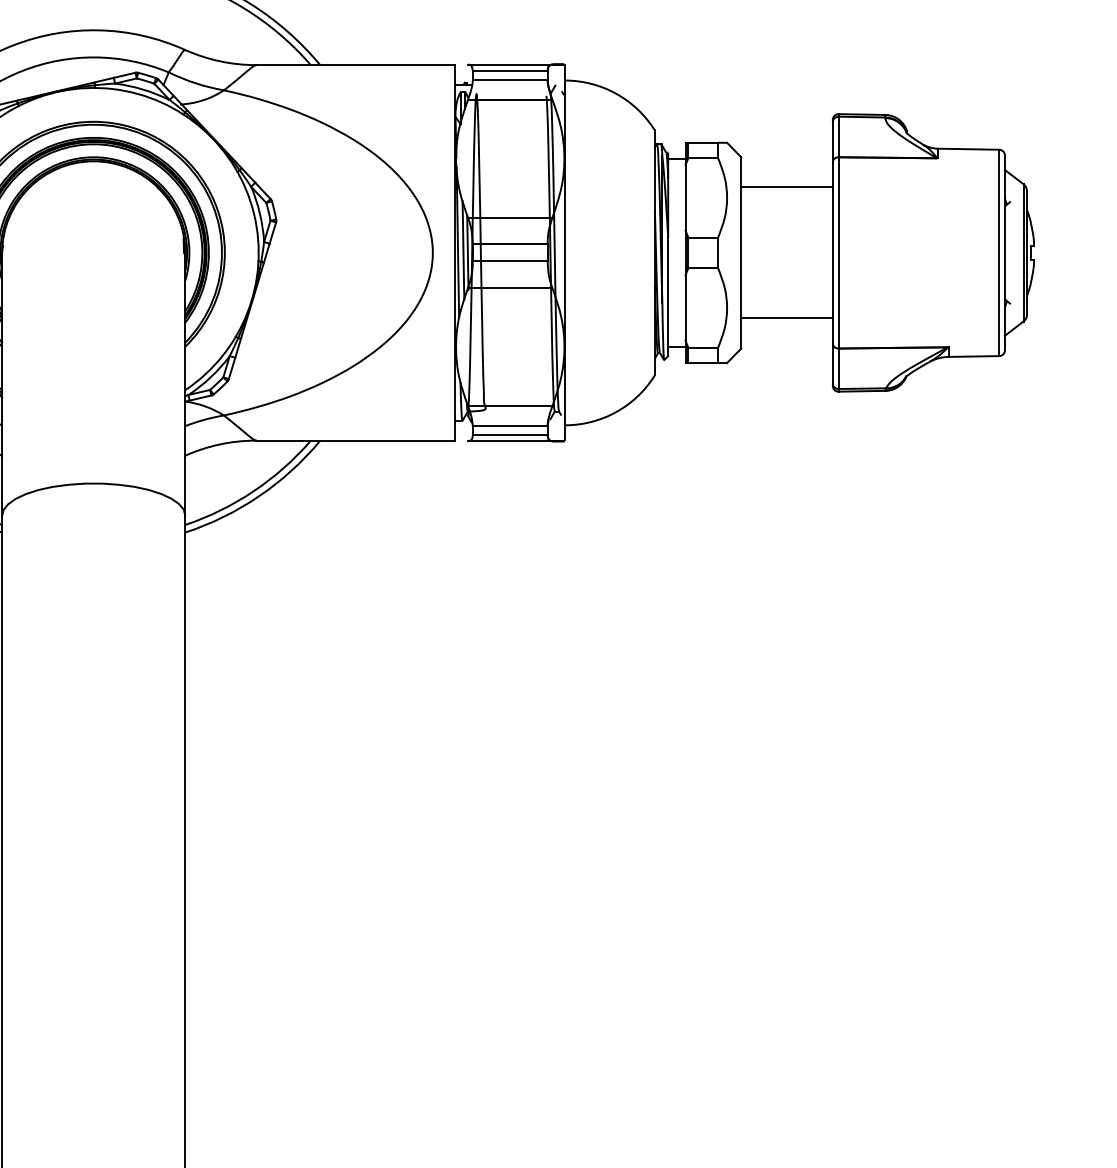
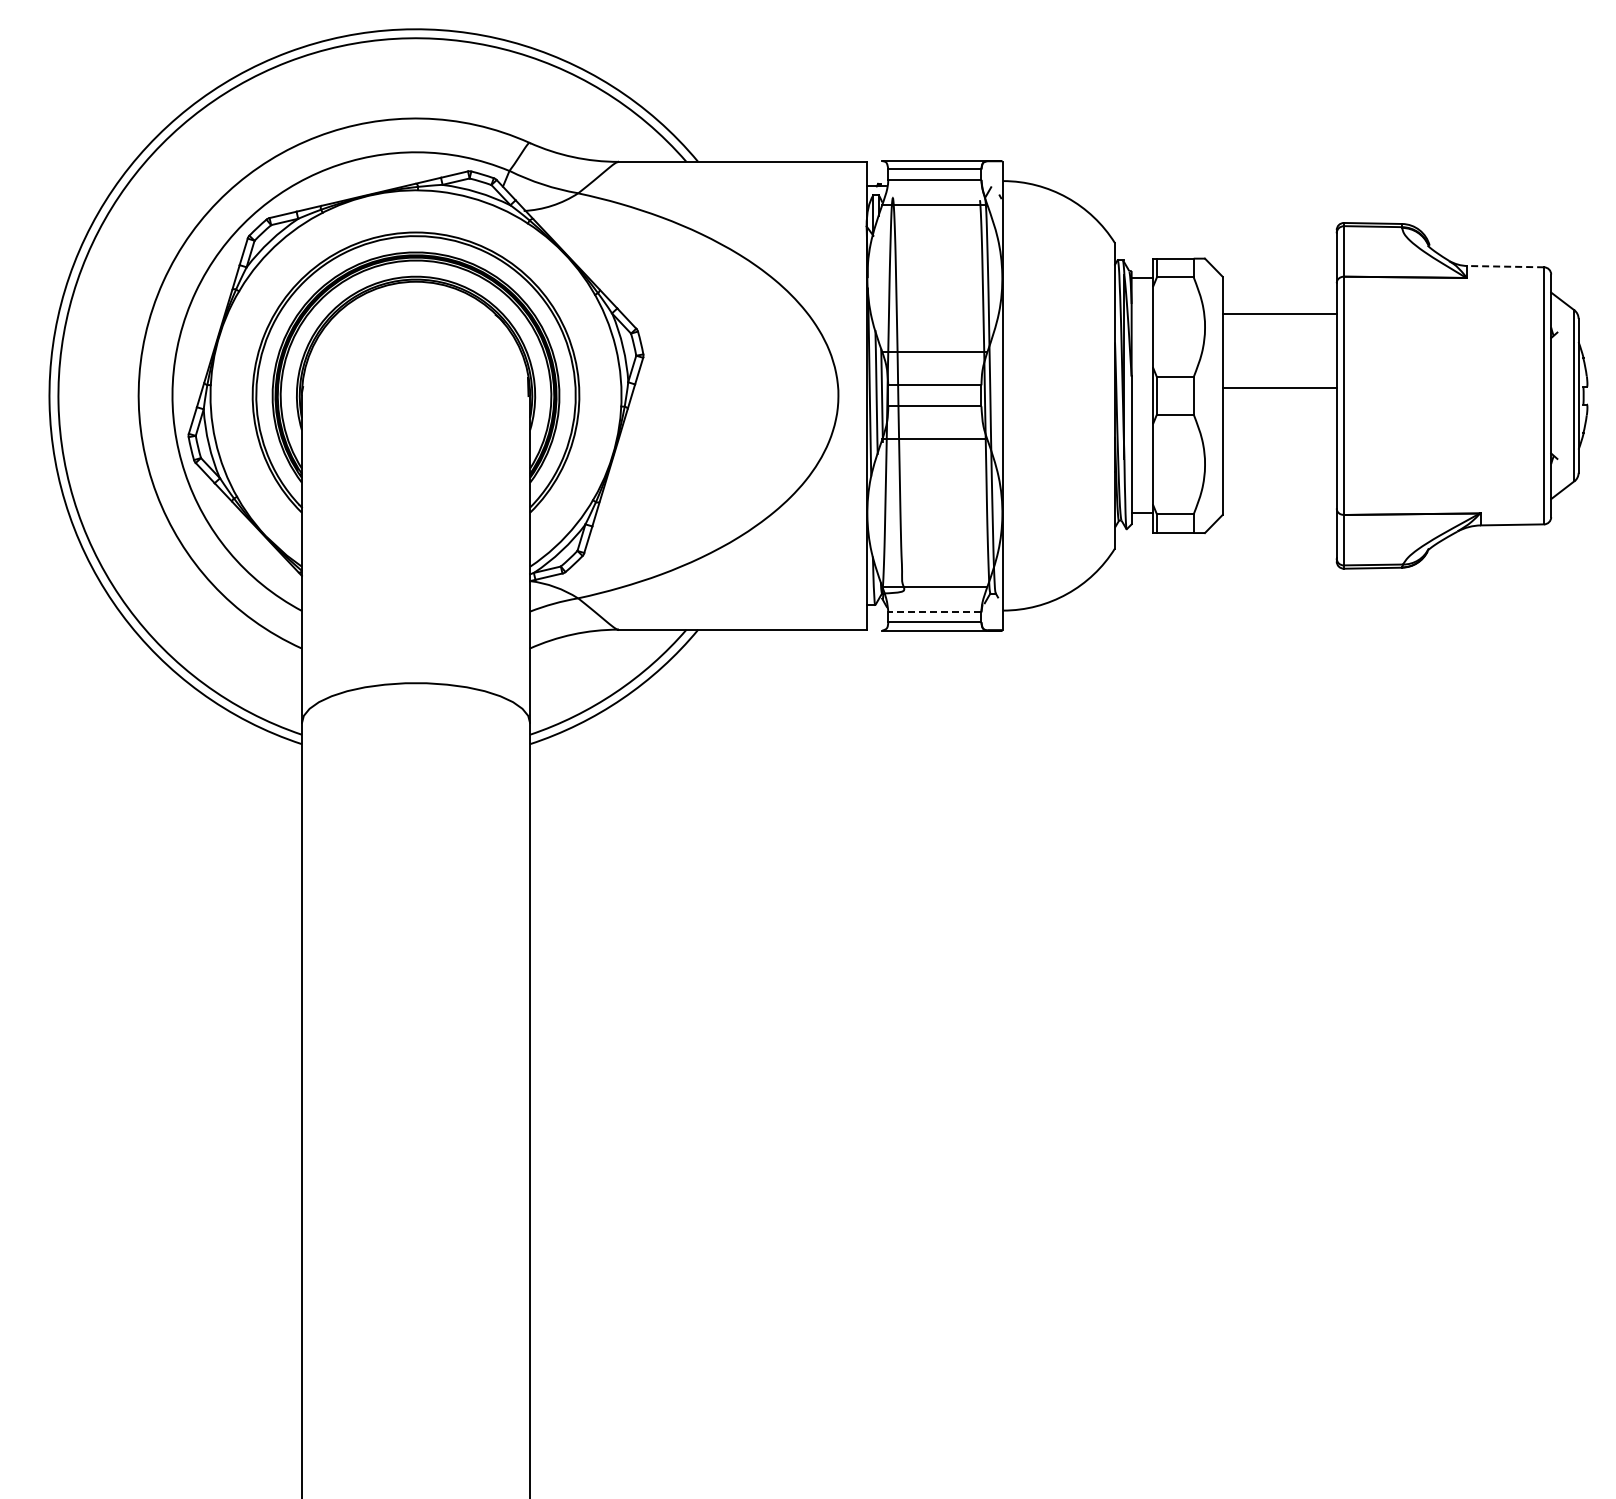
line: (968, 149) -> (1505, 266), solid -> dashed
line: (786, 318) -> (1279, 388), moved
line: (509, 426) -> (934, 611), solid -> dashed

